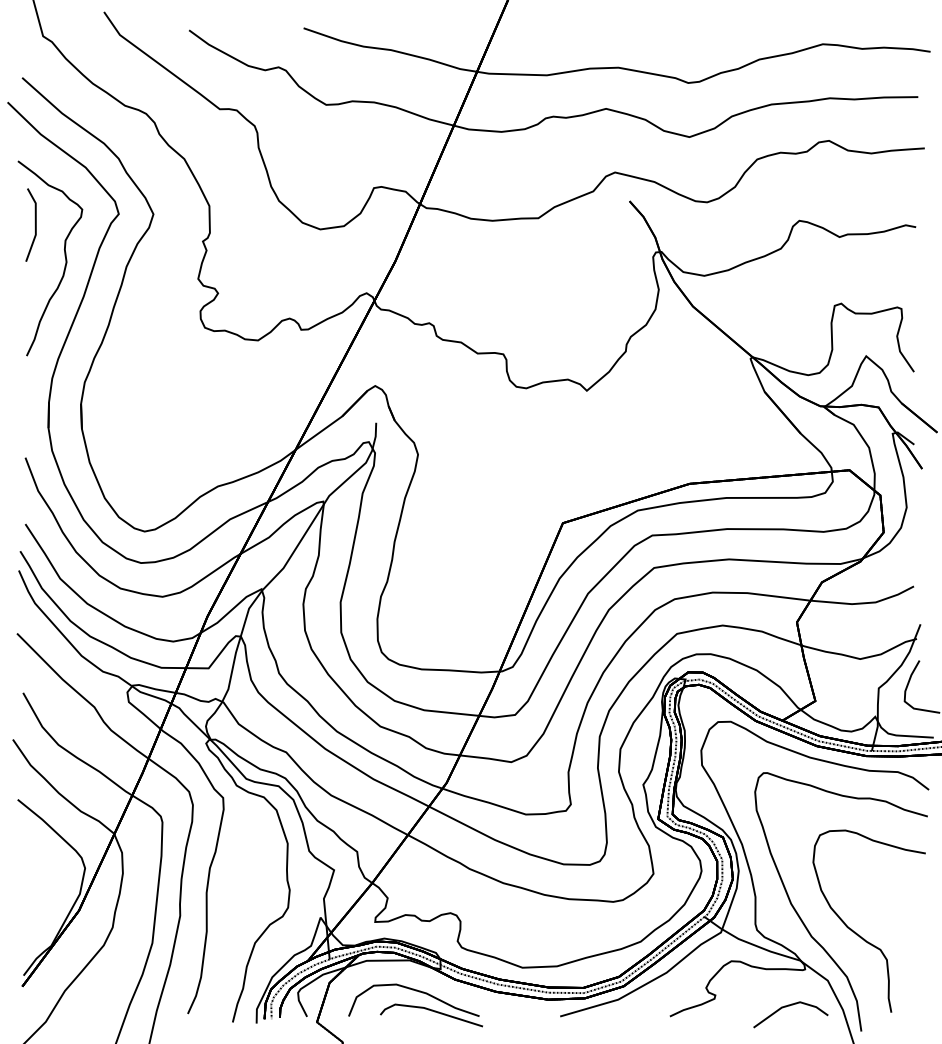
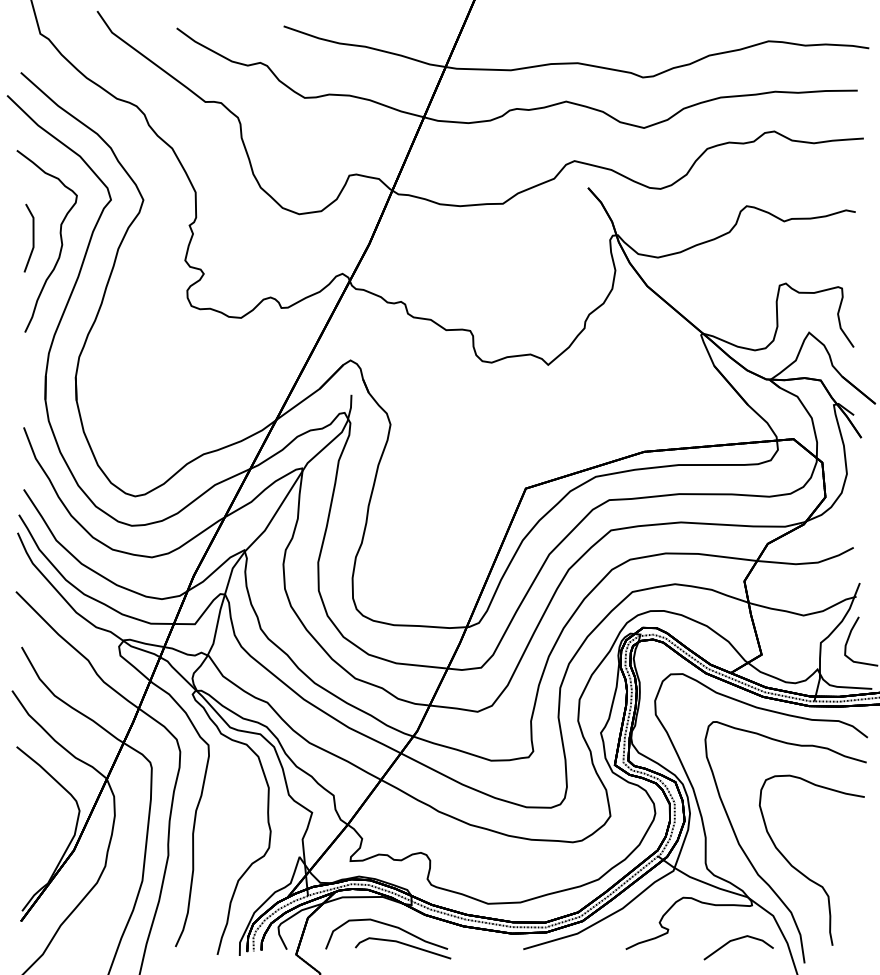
part: (30, 224) -> (28, 237), moved

